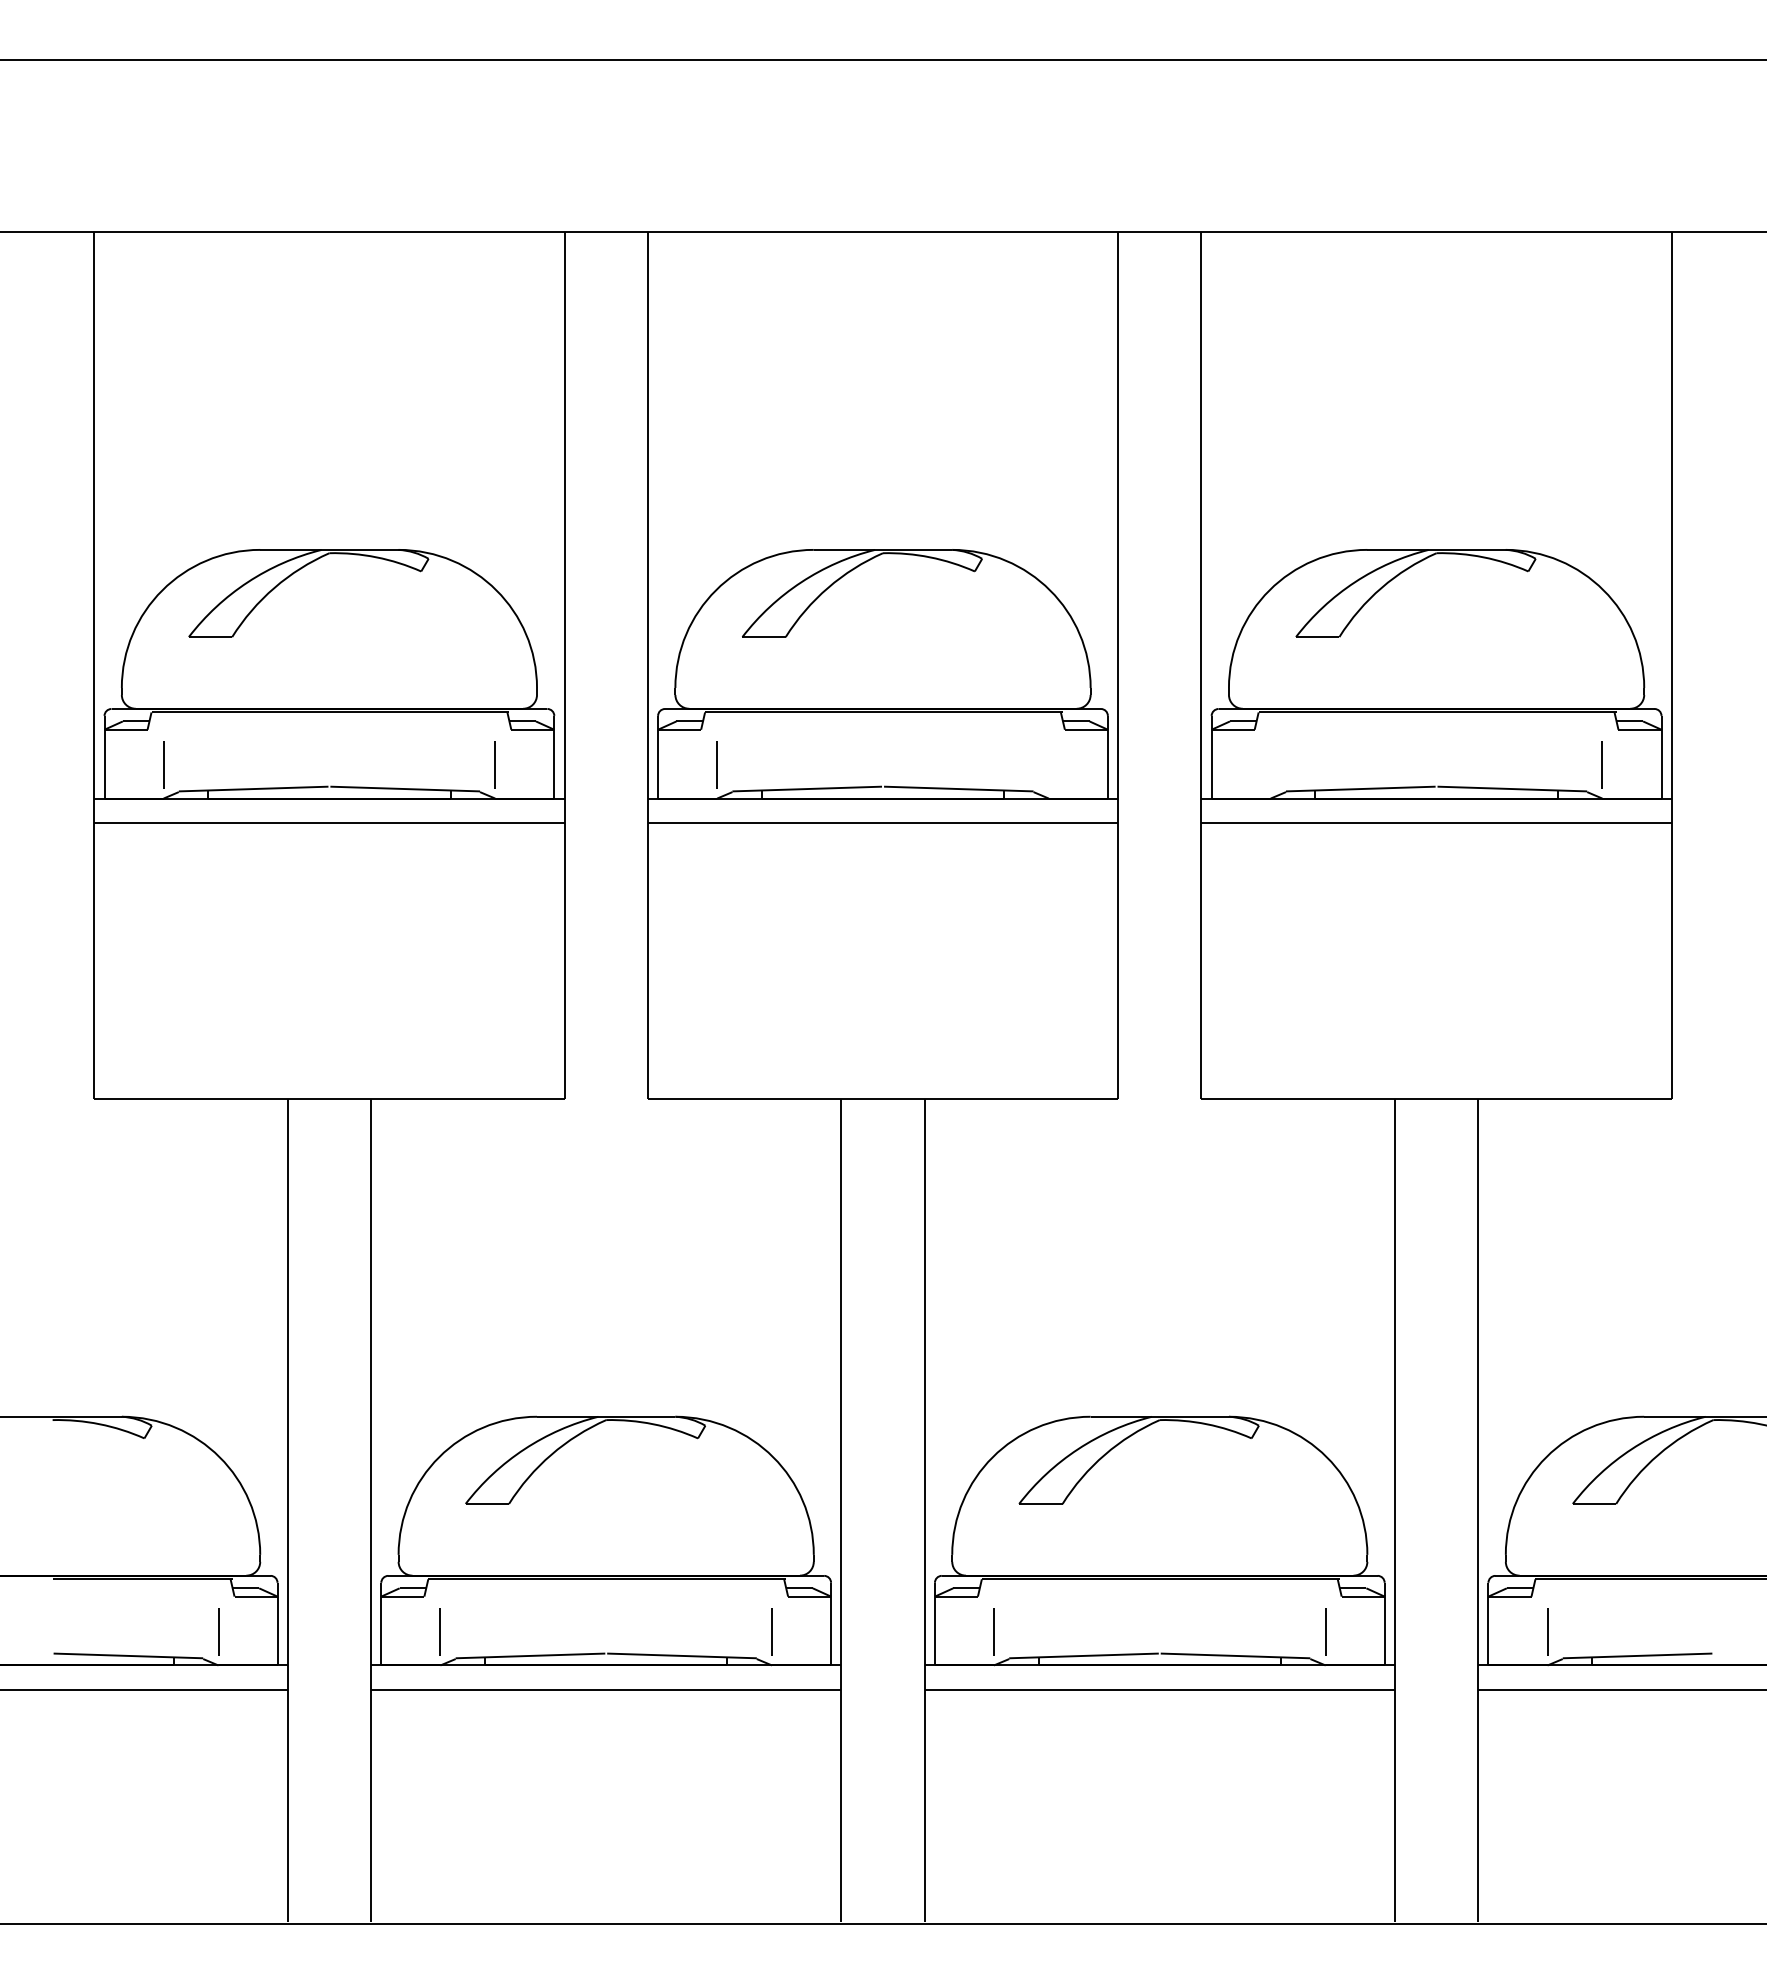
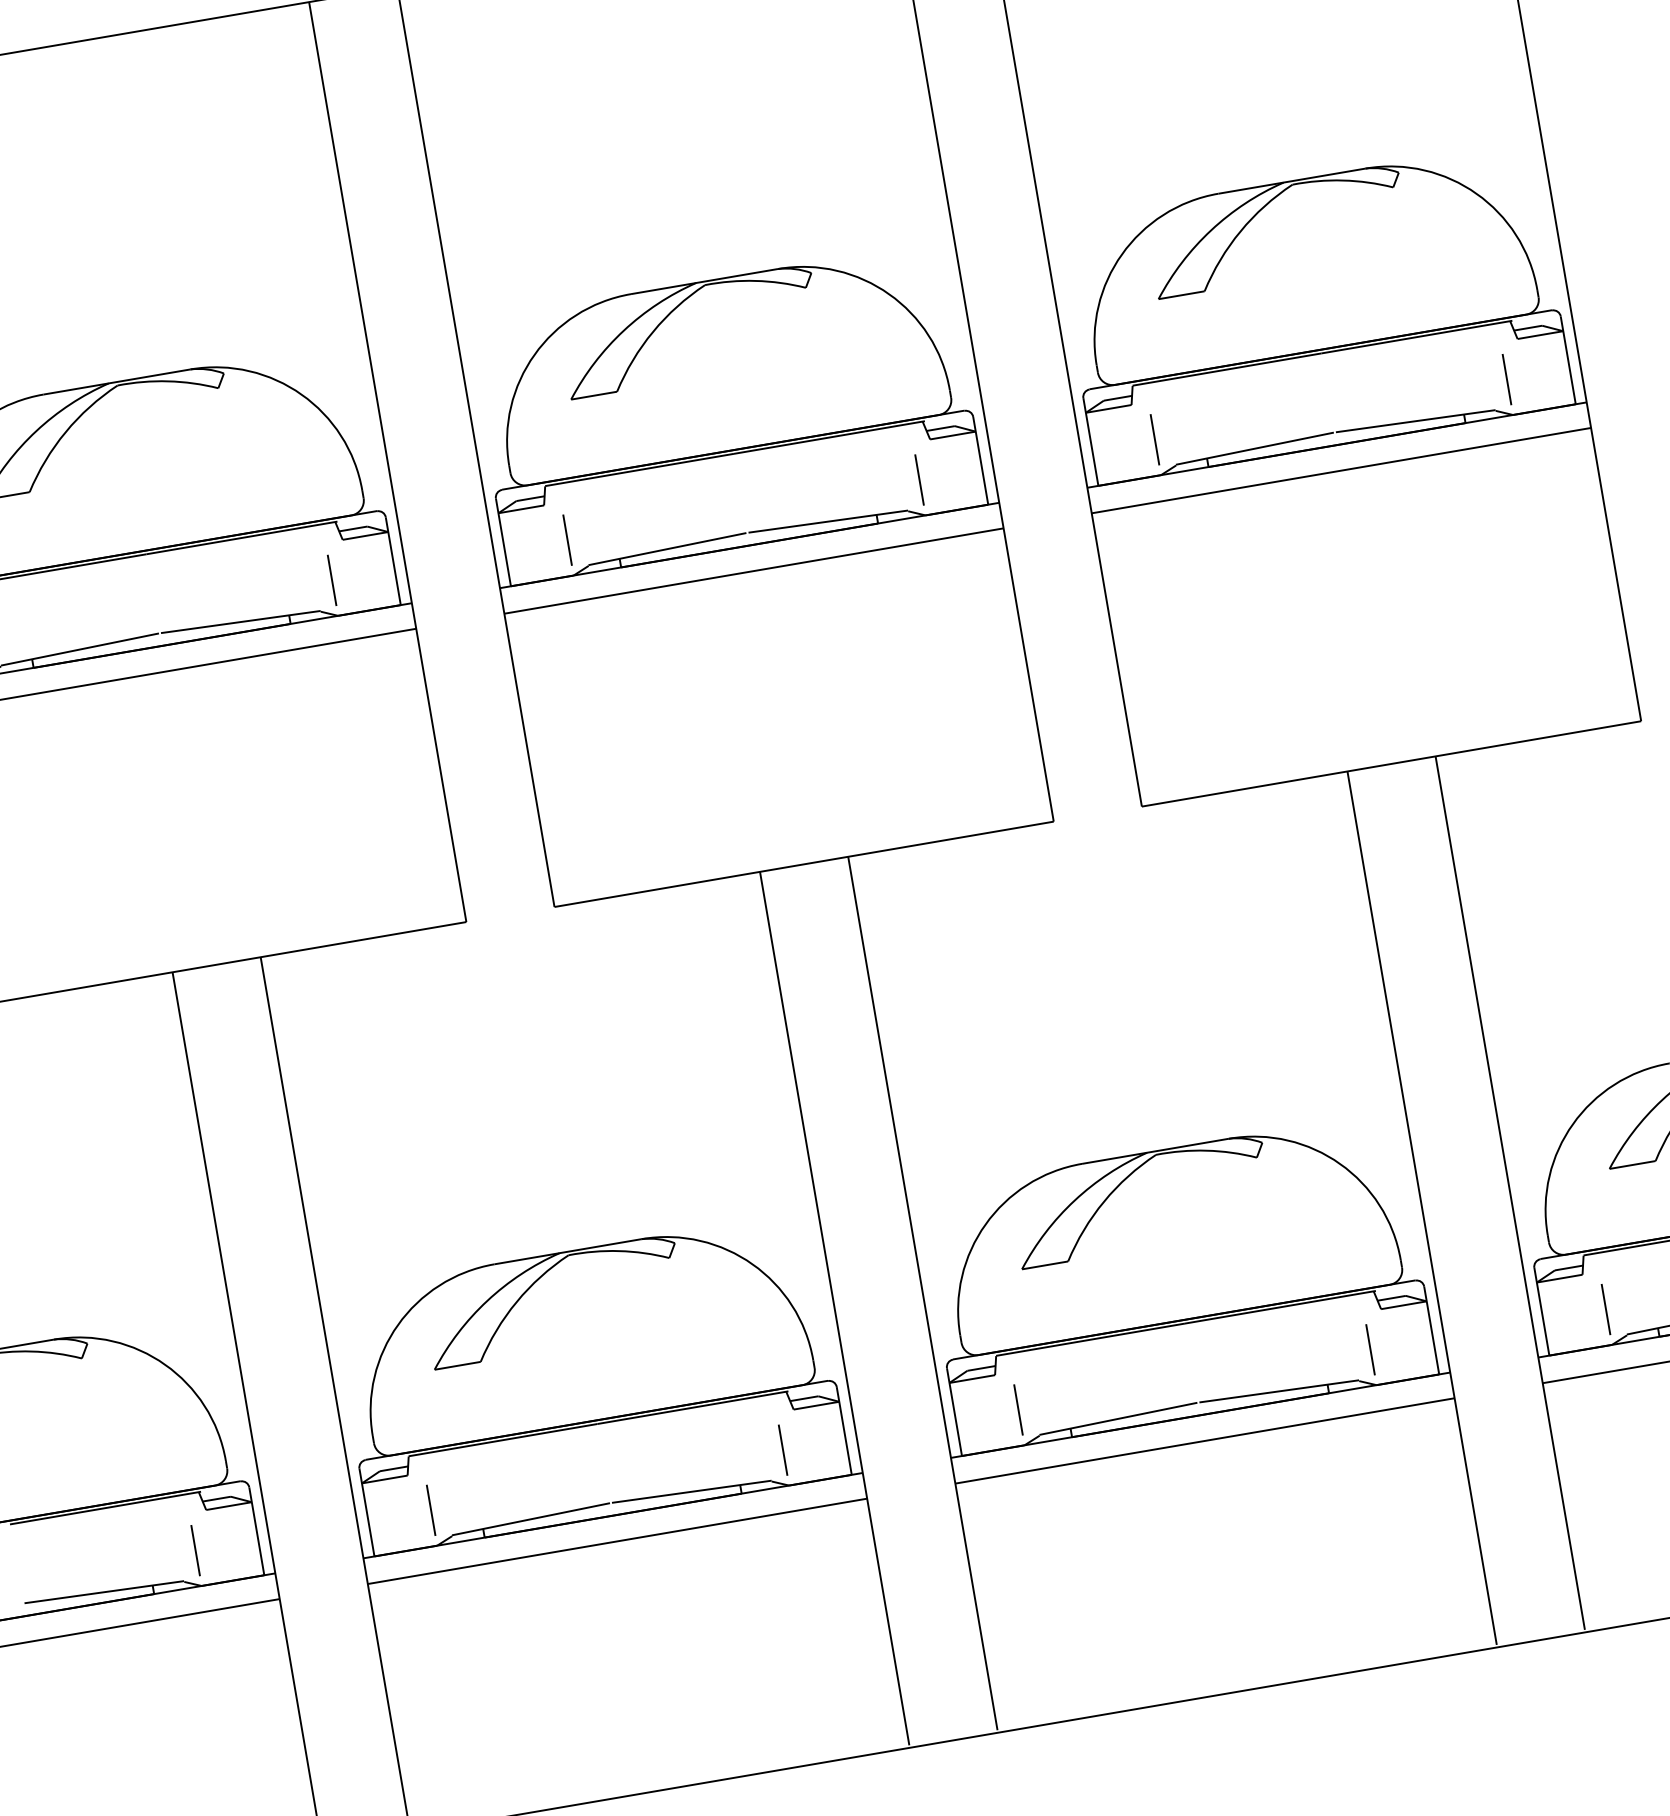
line: (1048, 764) -> (919, 479), added
line: (1270, 764) -> (1154, 439), added

